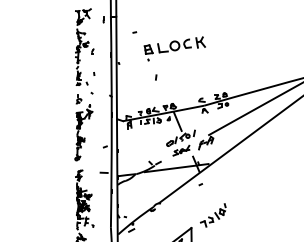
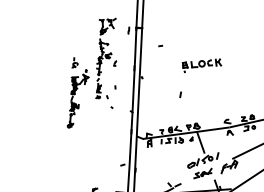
part: (174, 48) -> (201, 65), size x0.6
part: (83, 127) -> (78, 93), moved

